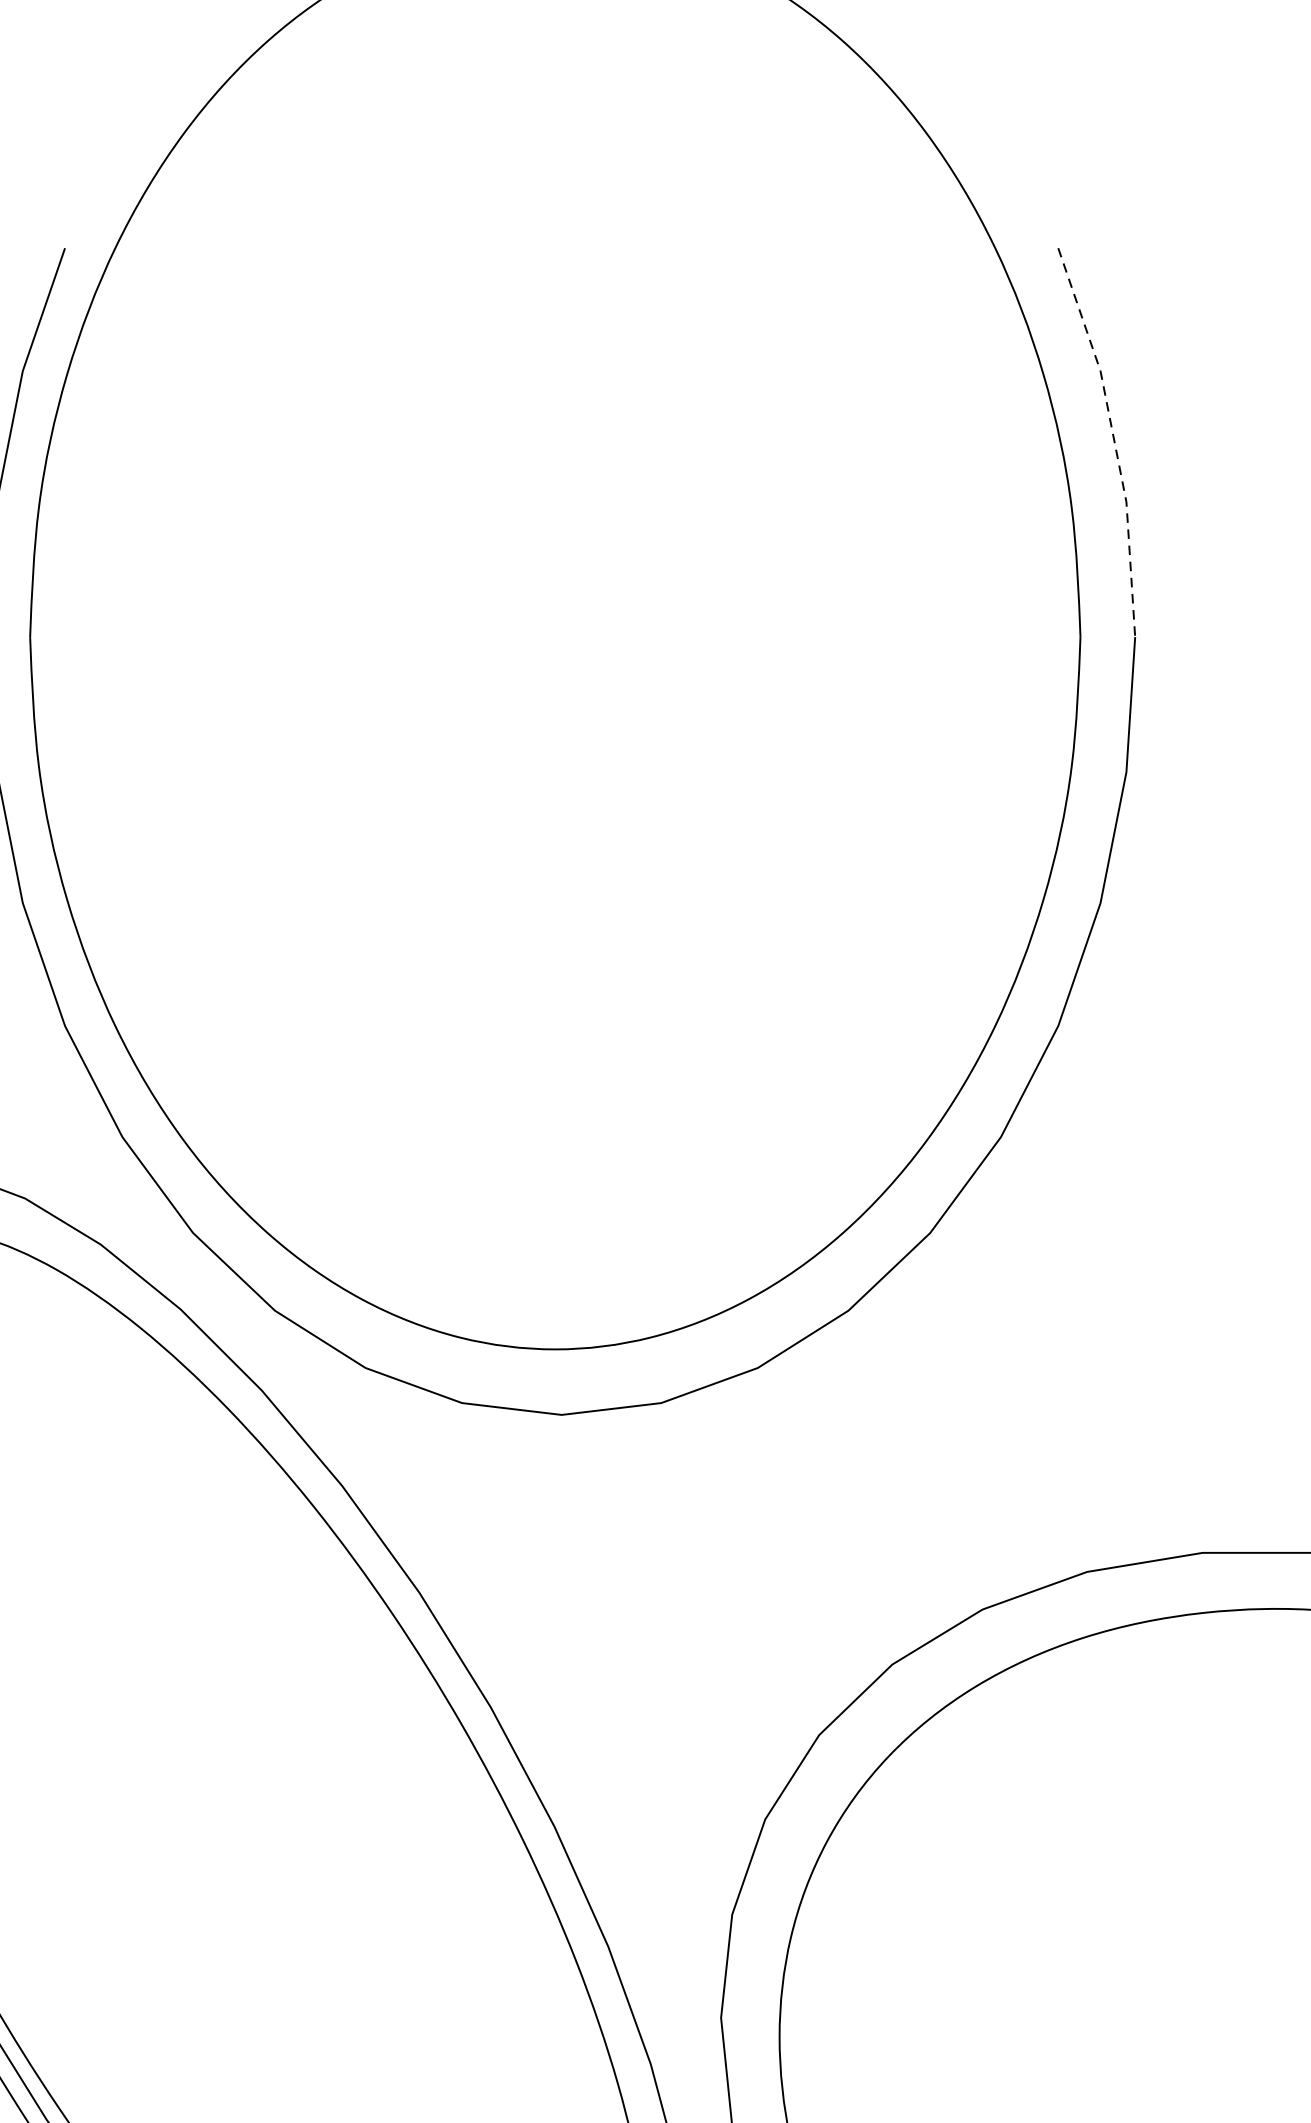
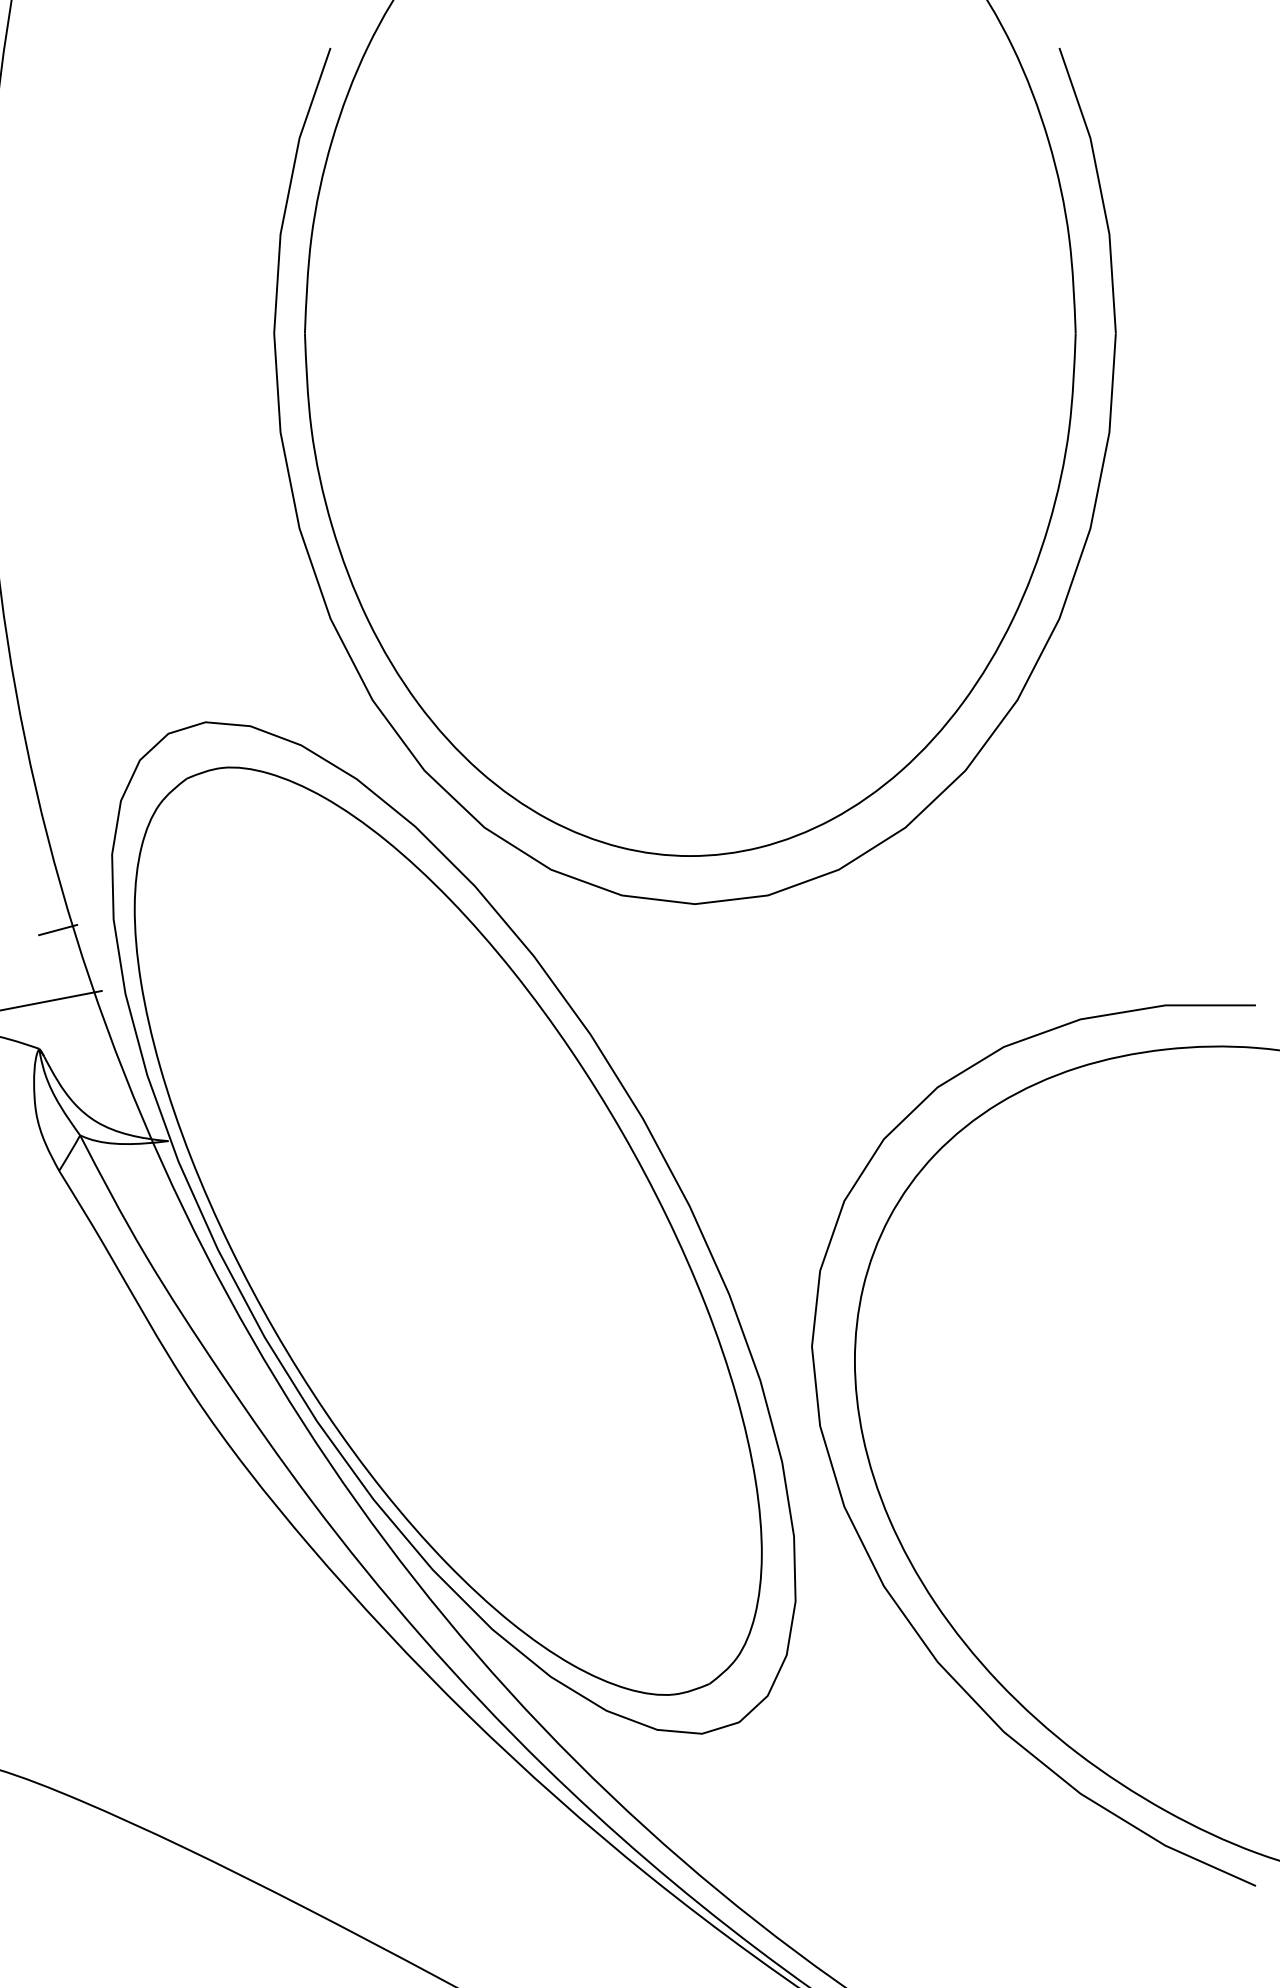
line: (1114, 439) -> (1100, 188), dashed -> solid

